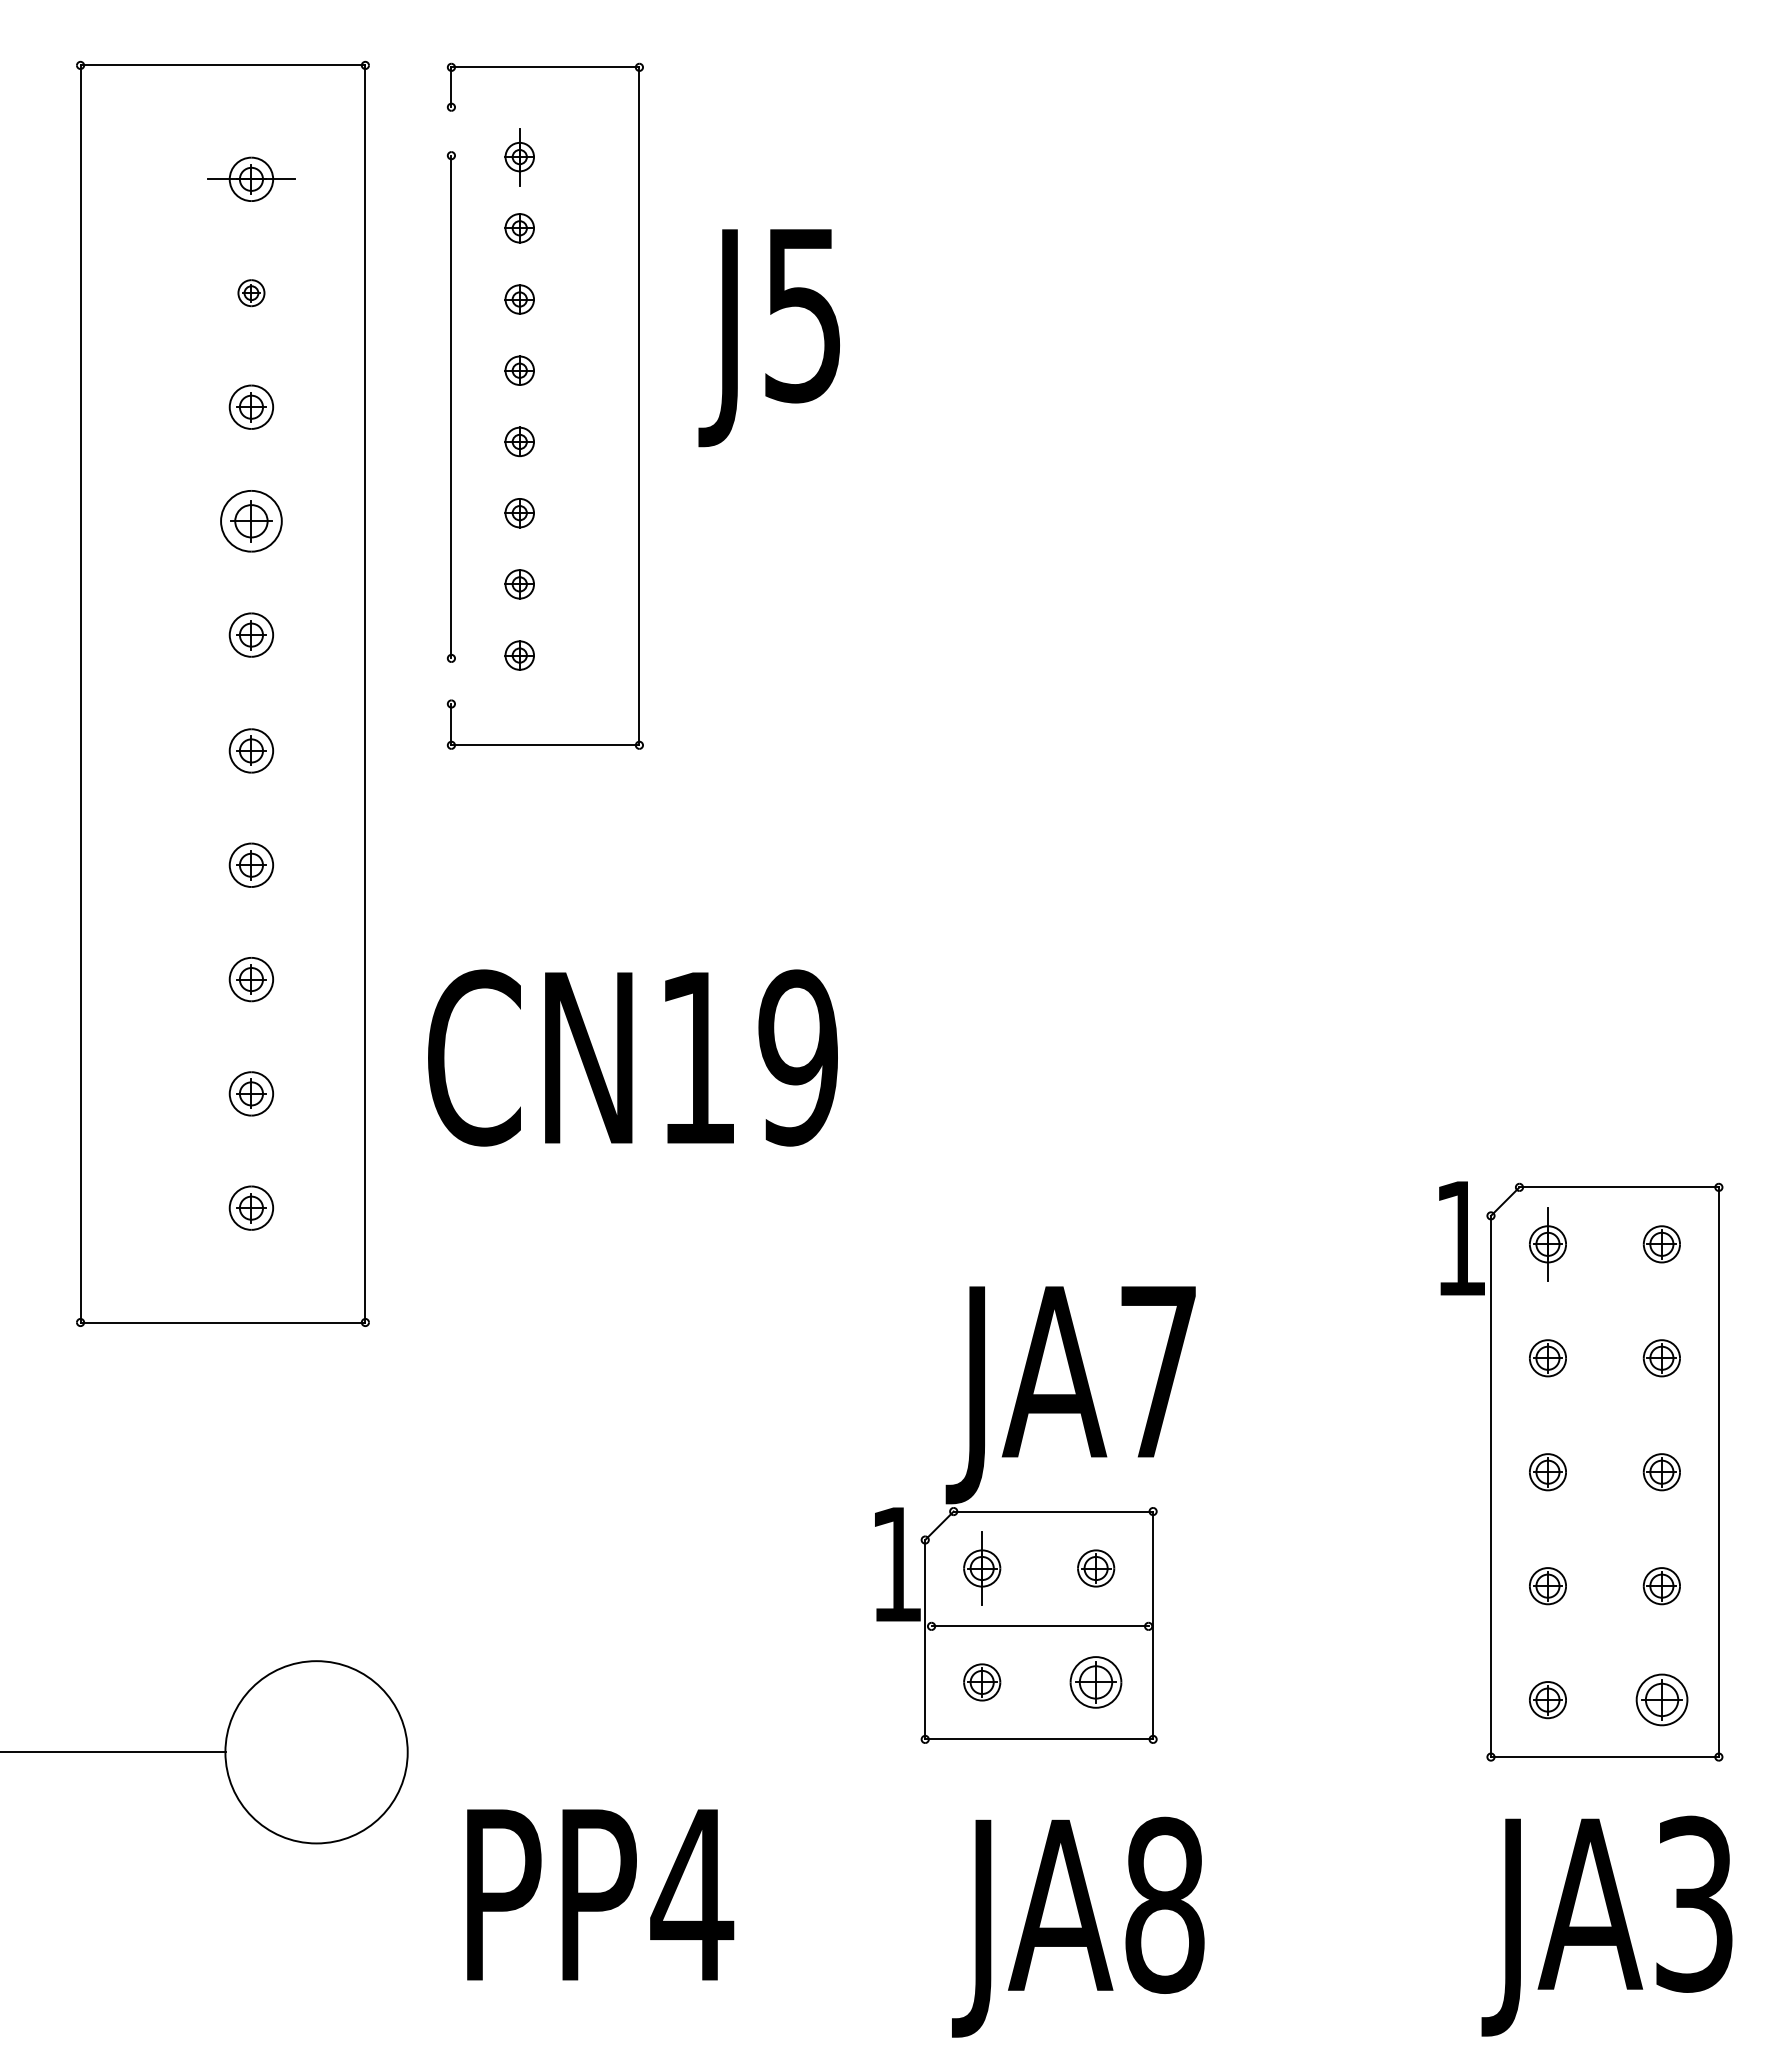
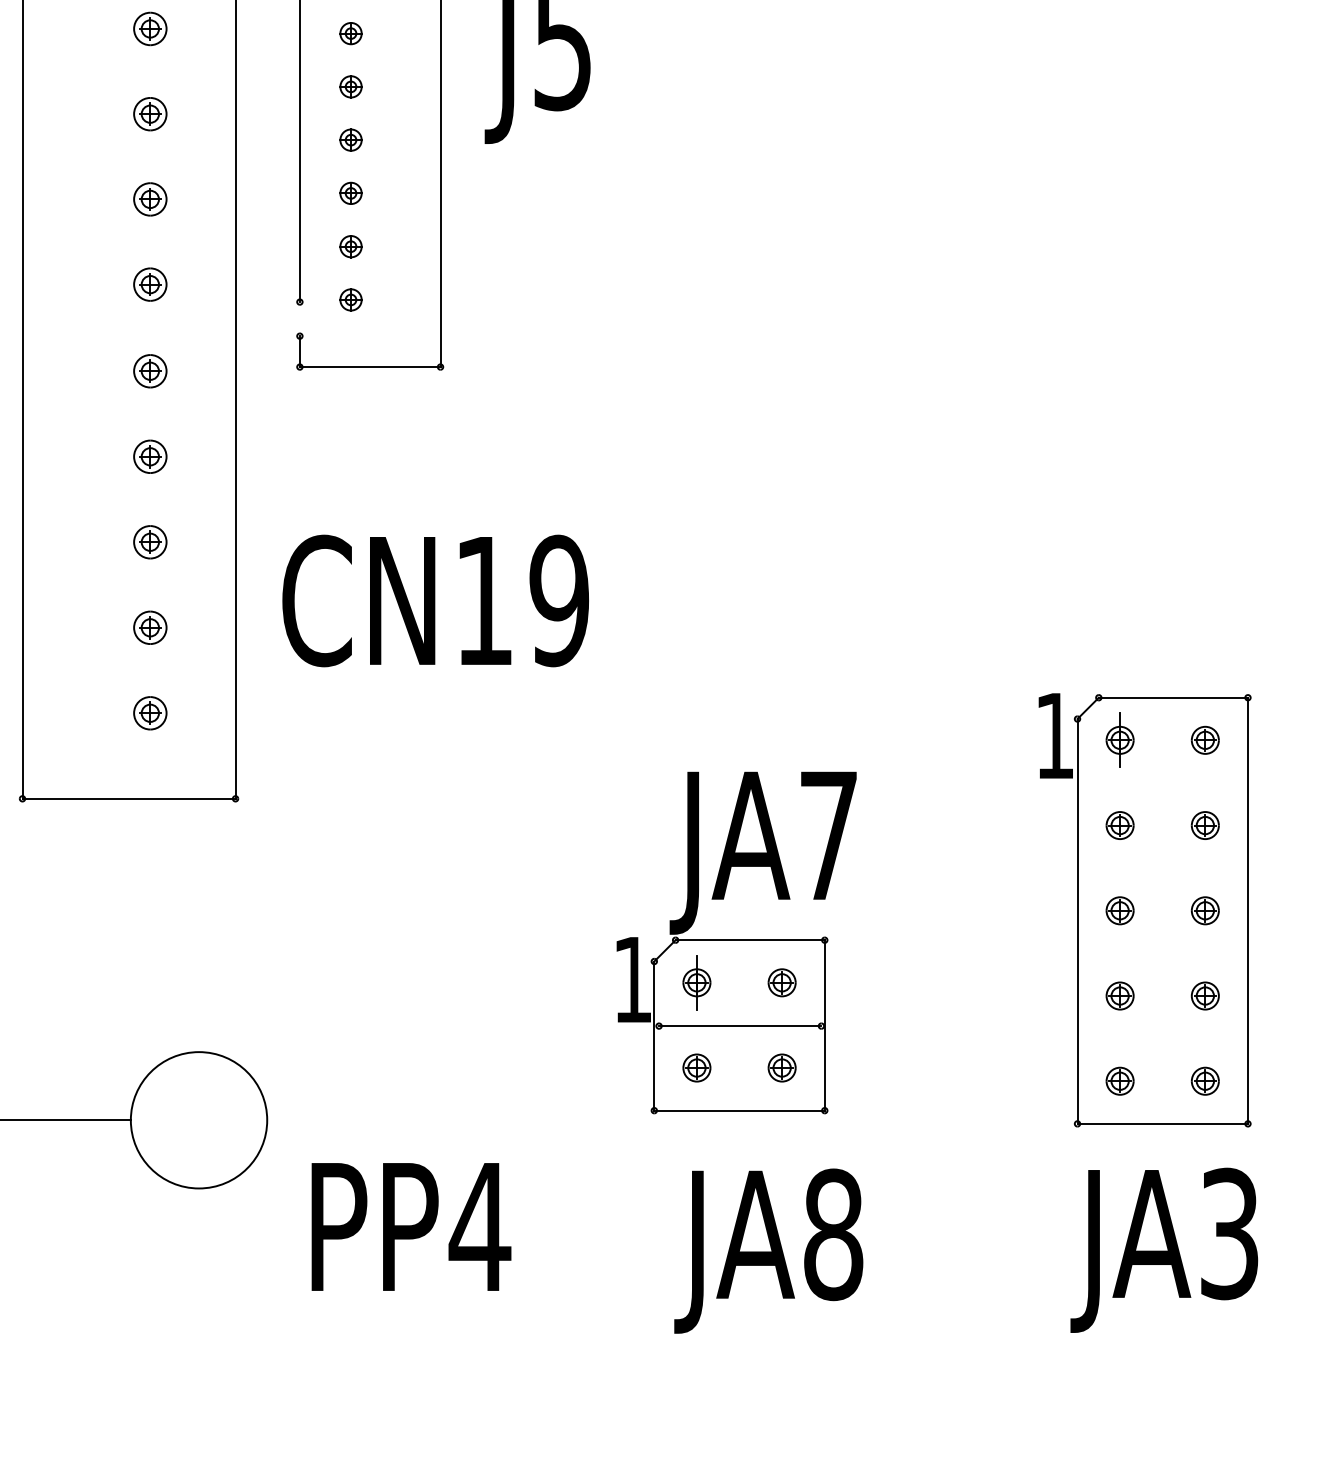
part: (251, 292) -> (150, 28), size x1.67
part: (251, 520) -> (150, 198), size x0.71
part: (1096, 1682) -> (782, 1068), size x0.71
part: (1661, 1700) -> (1205, 1081), size x0.71

